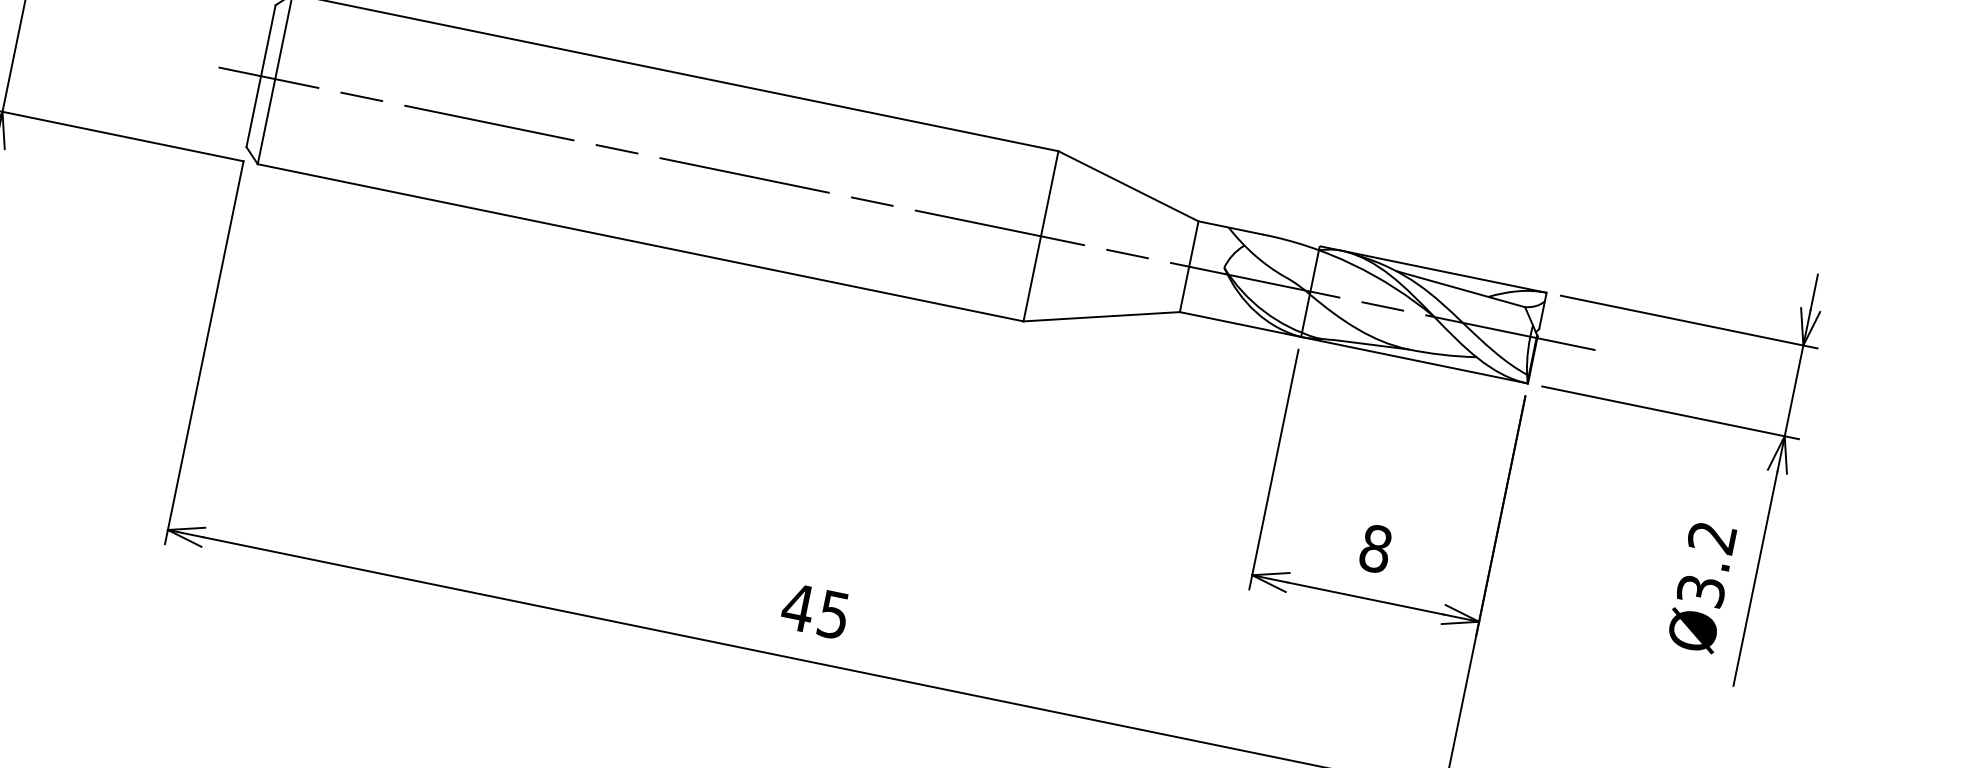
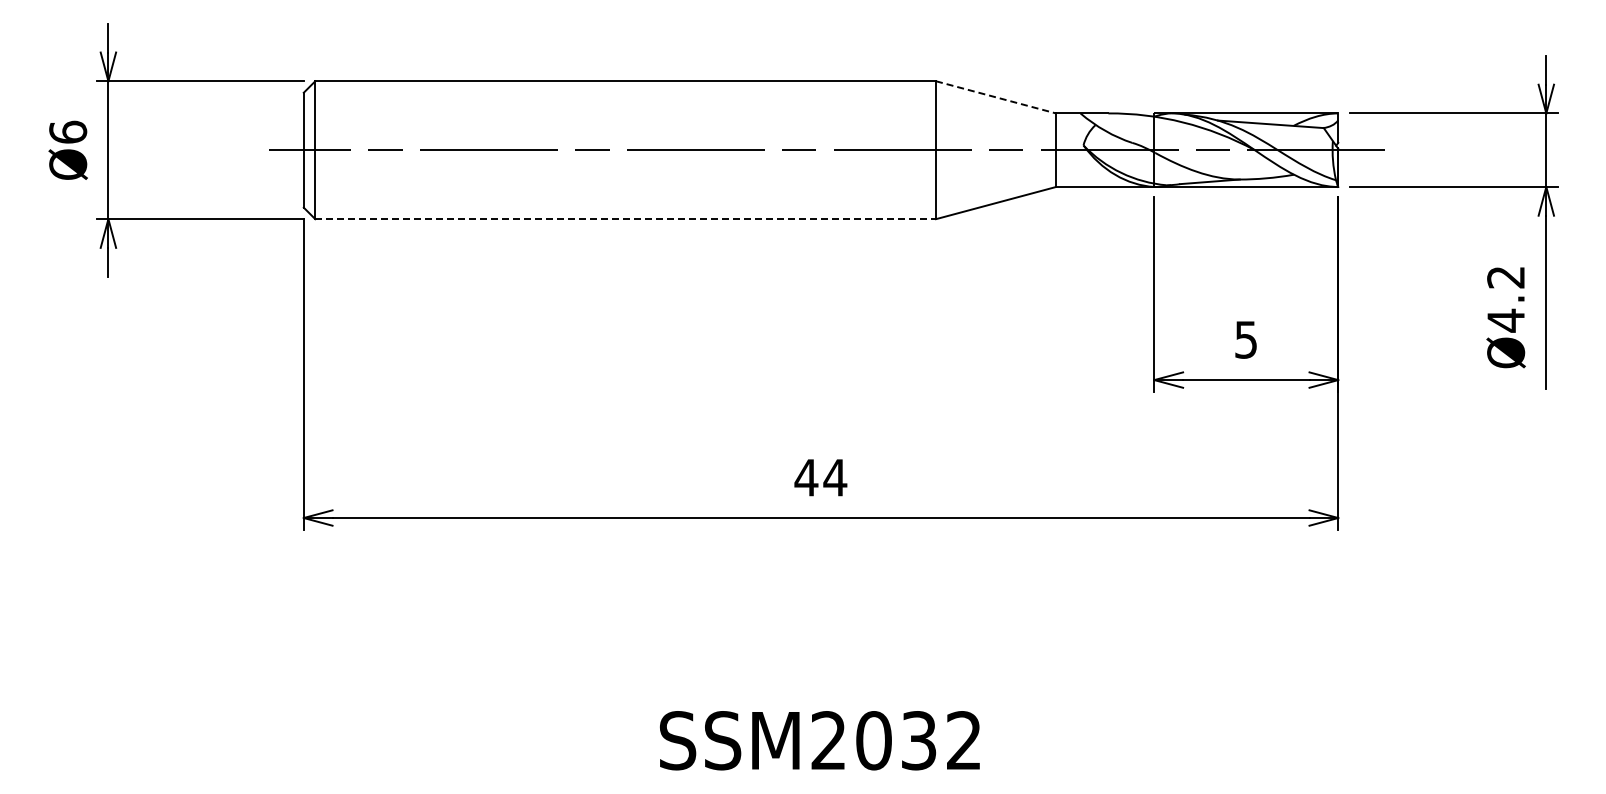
line: (1129, 186) -> (996, 97), solid -> dashed
line: (641, 243) -> (626, 219), solid -> dashed
text: (1376, 548) -> (1246, 339), 8 -> 5
text: (1701, 590) -> (1506, 320), Ø3.2 -> Ø4.2
text: (834, 614) -> (835, 477), 45 -> 44

